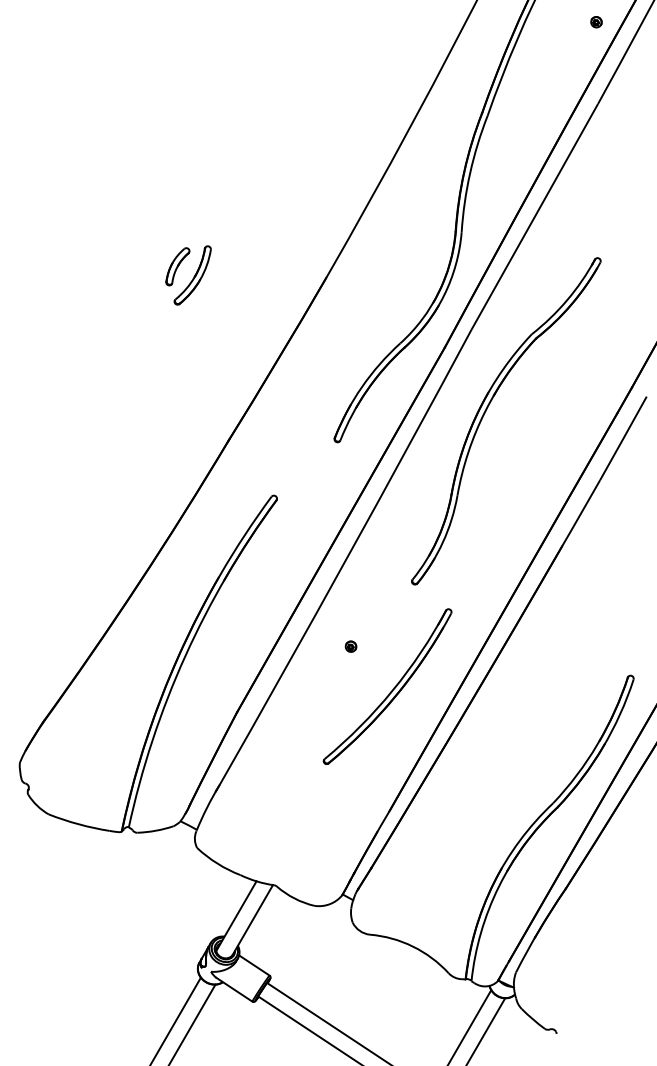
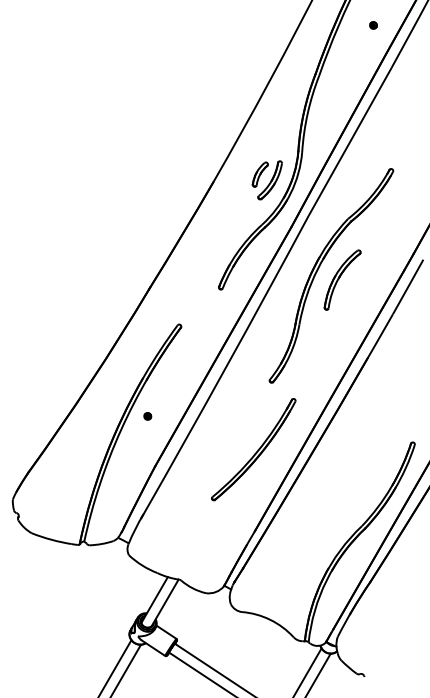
part: (596, 22) -> (373, 25), moved
part: (187, 275) -> (266, 180), moved
part: (523, 426) -> (342, 279), added
part: (350, 646) -> (147, 416), moved

